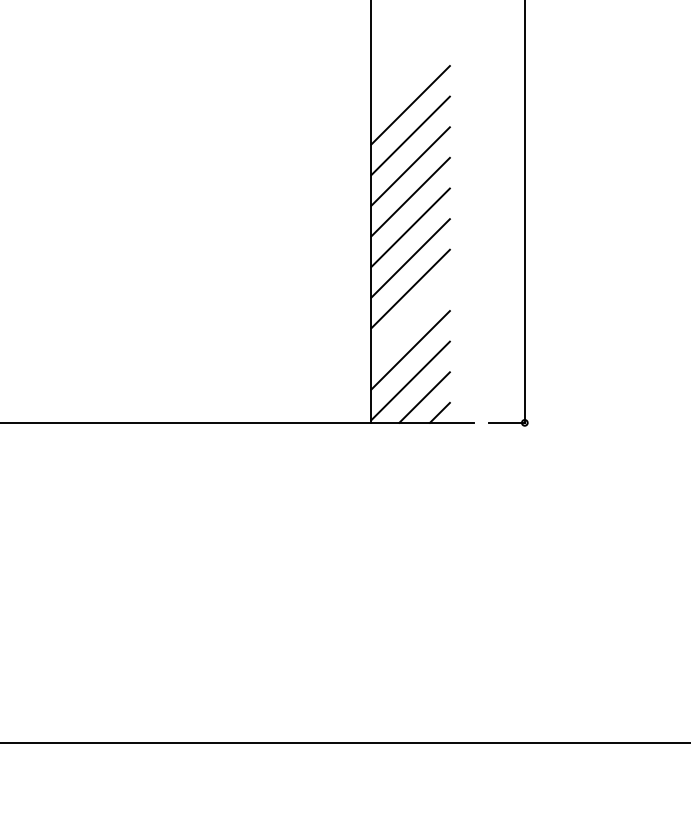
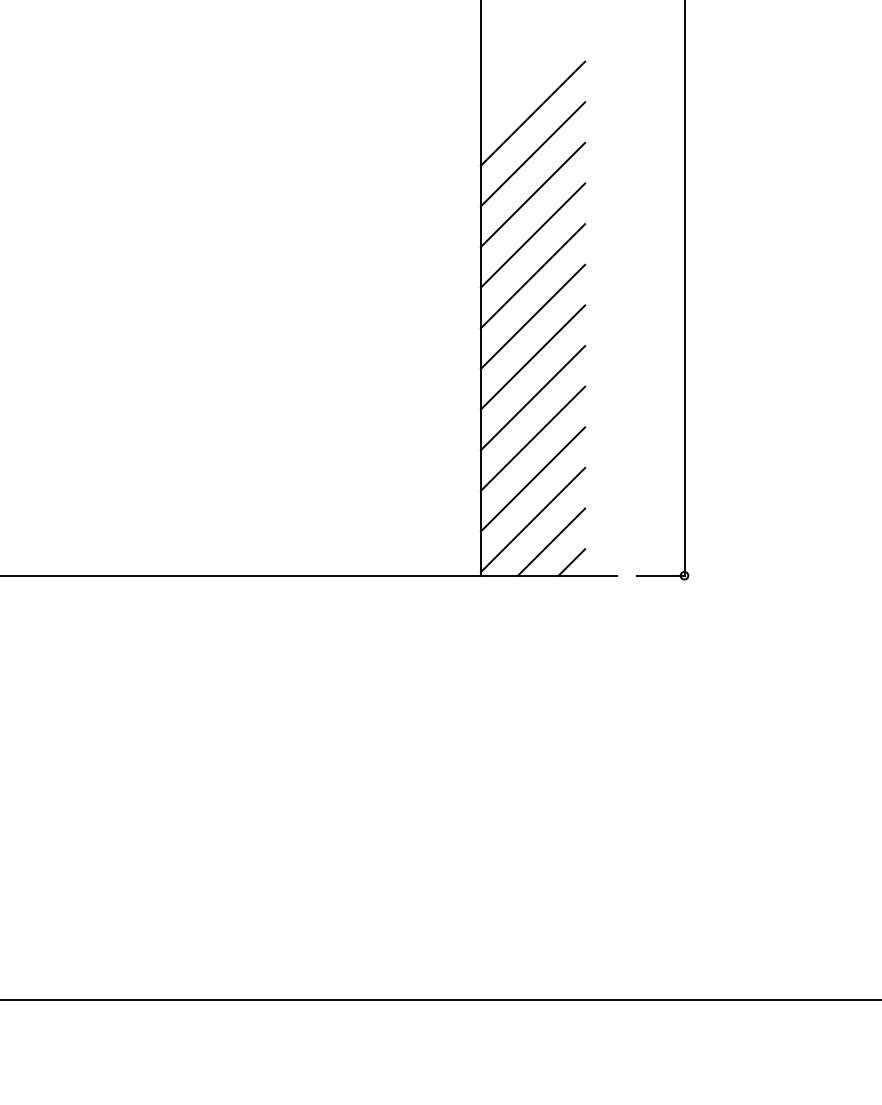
line: (410, 74) -> (532, 113), added
line: (410, 319) -> (532, 438), added

